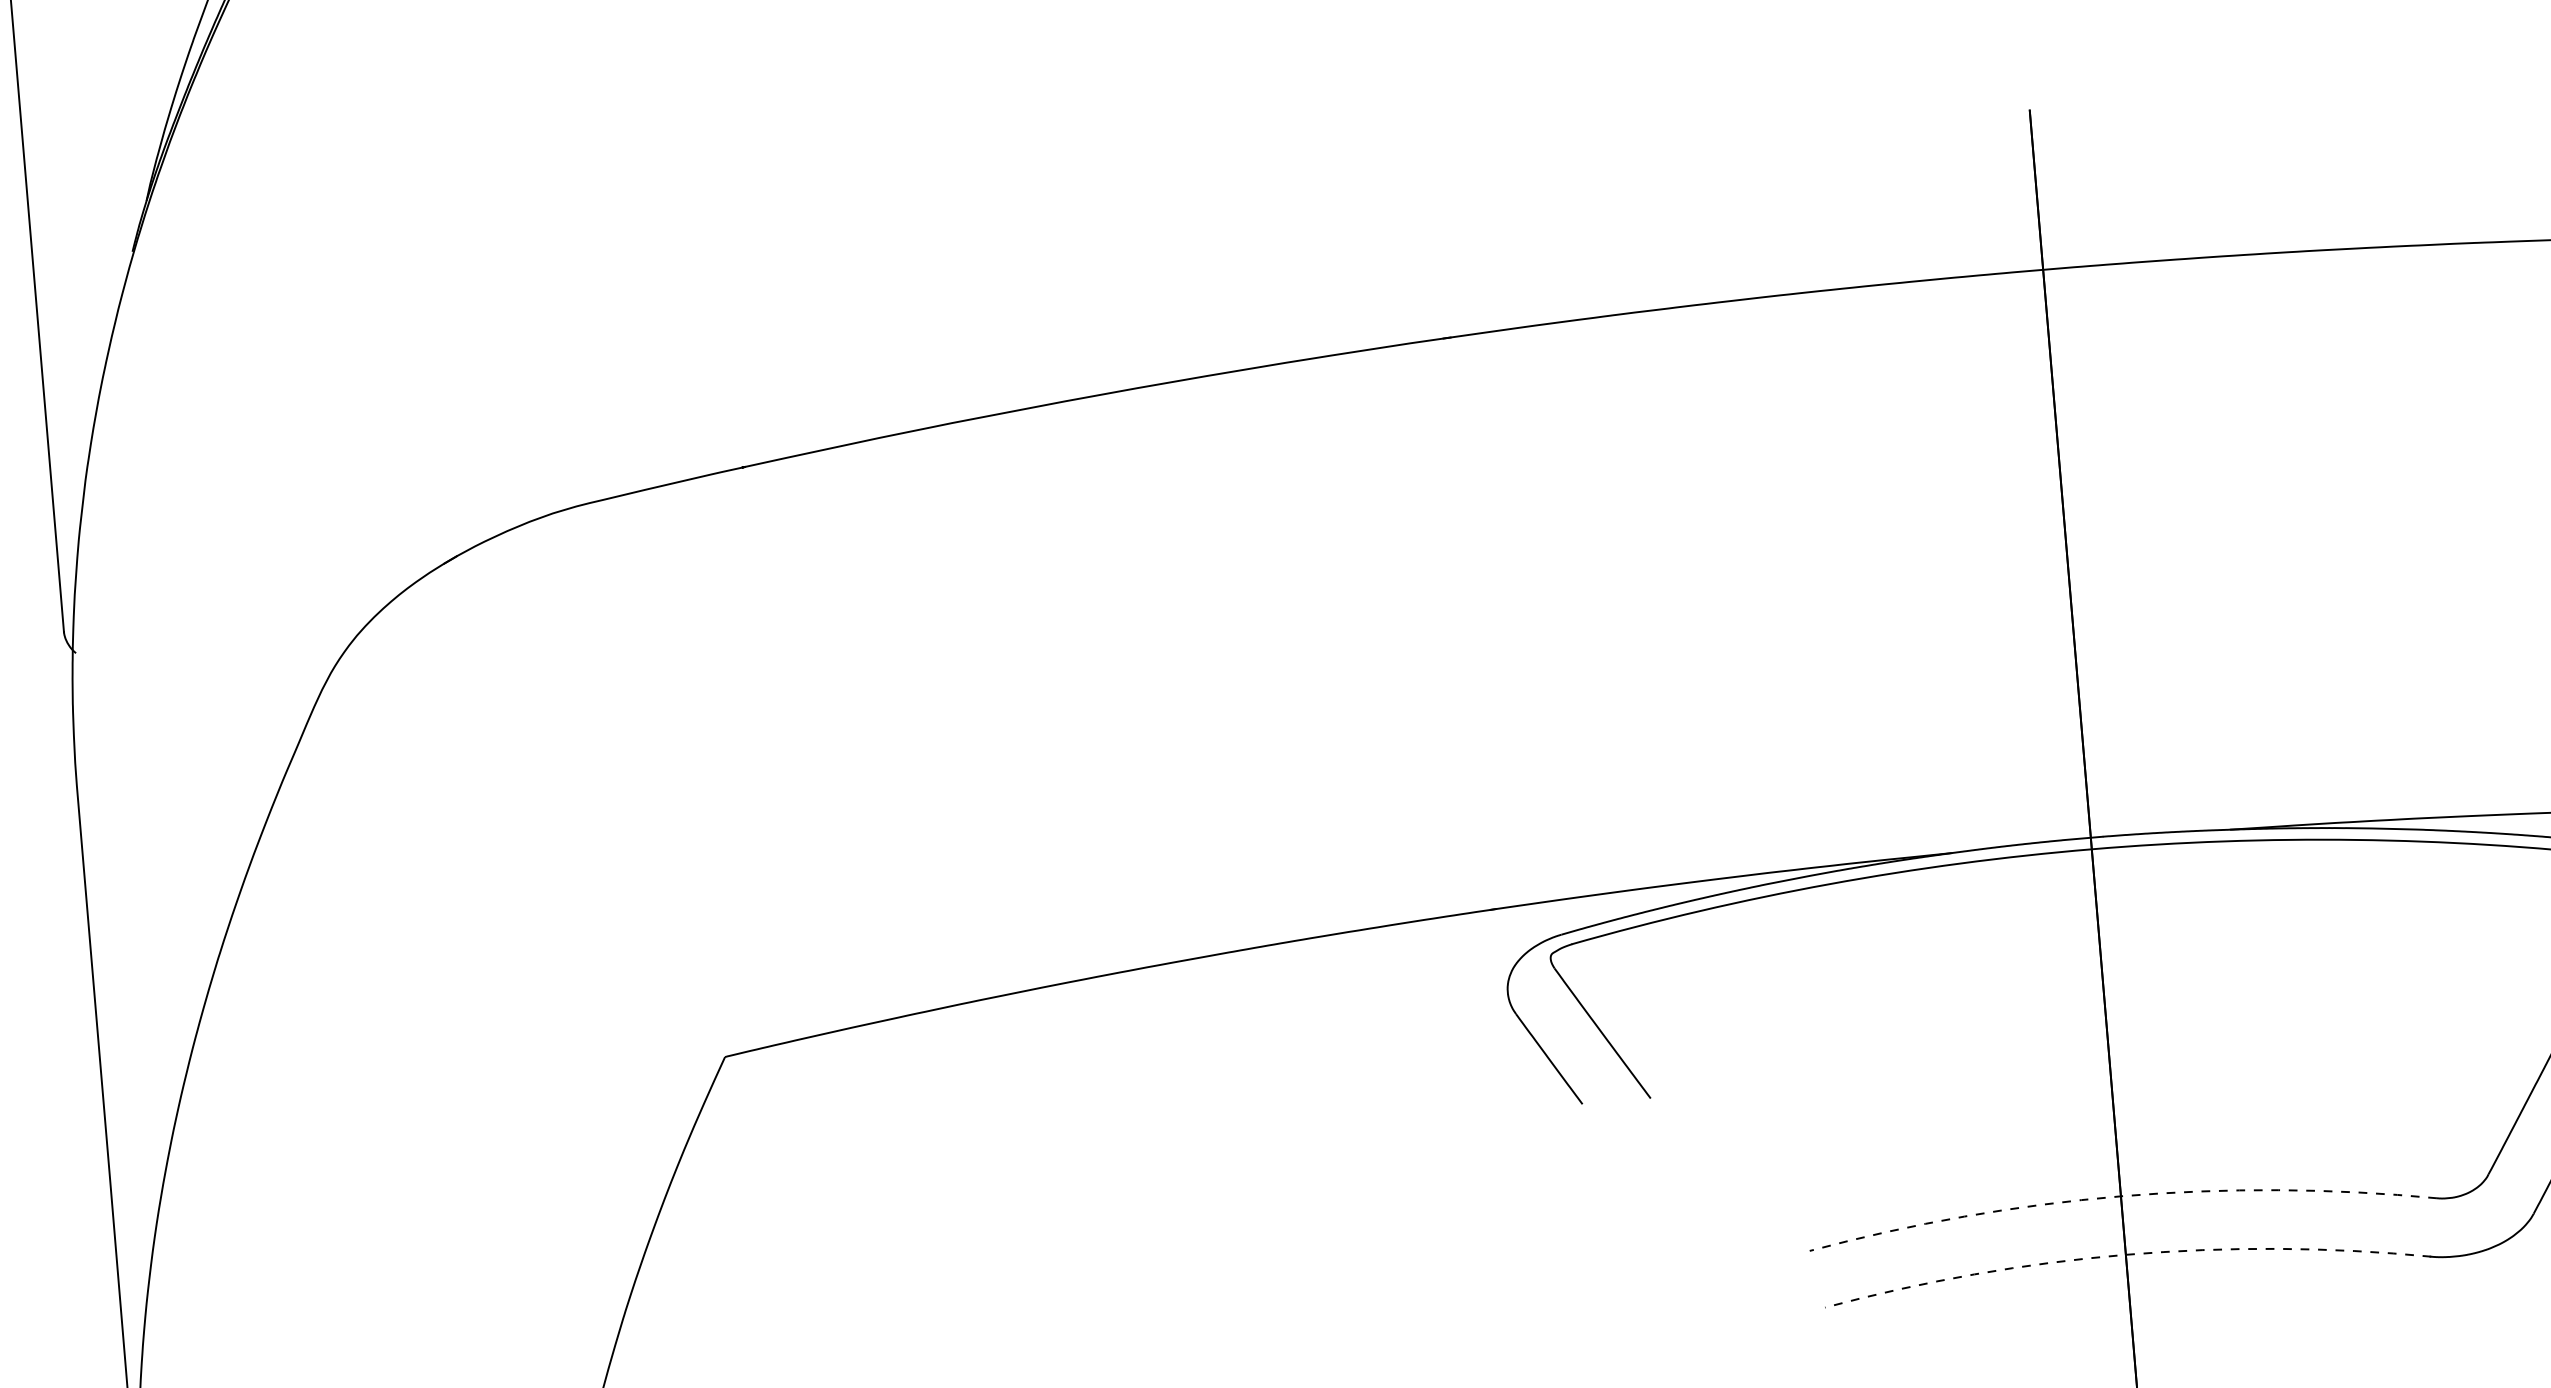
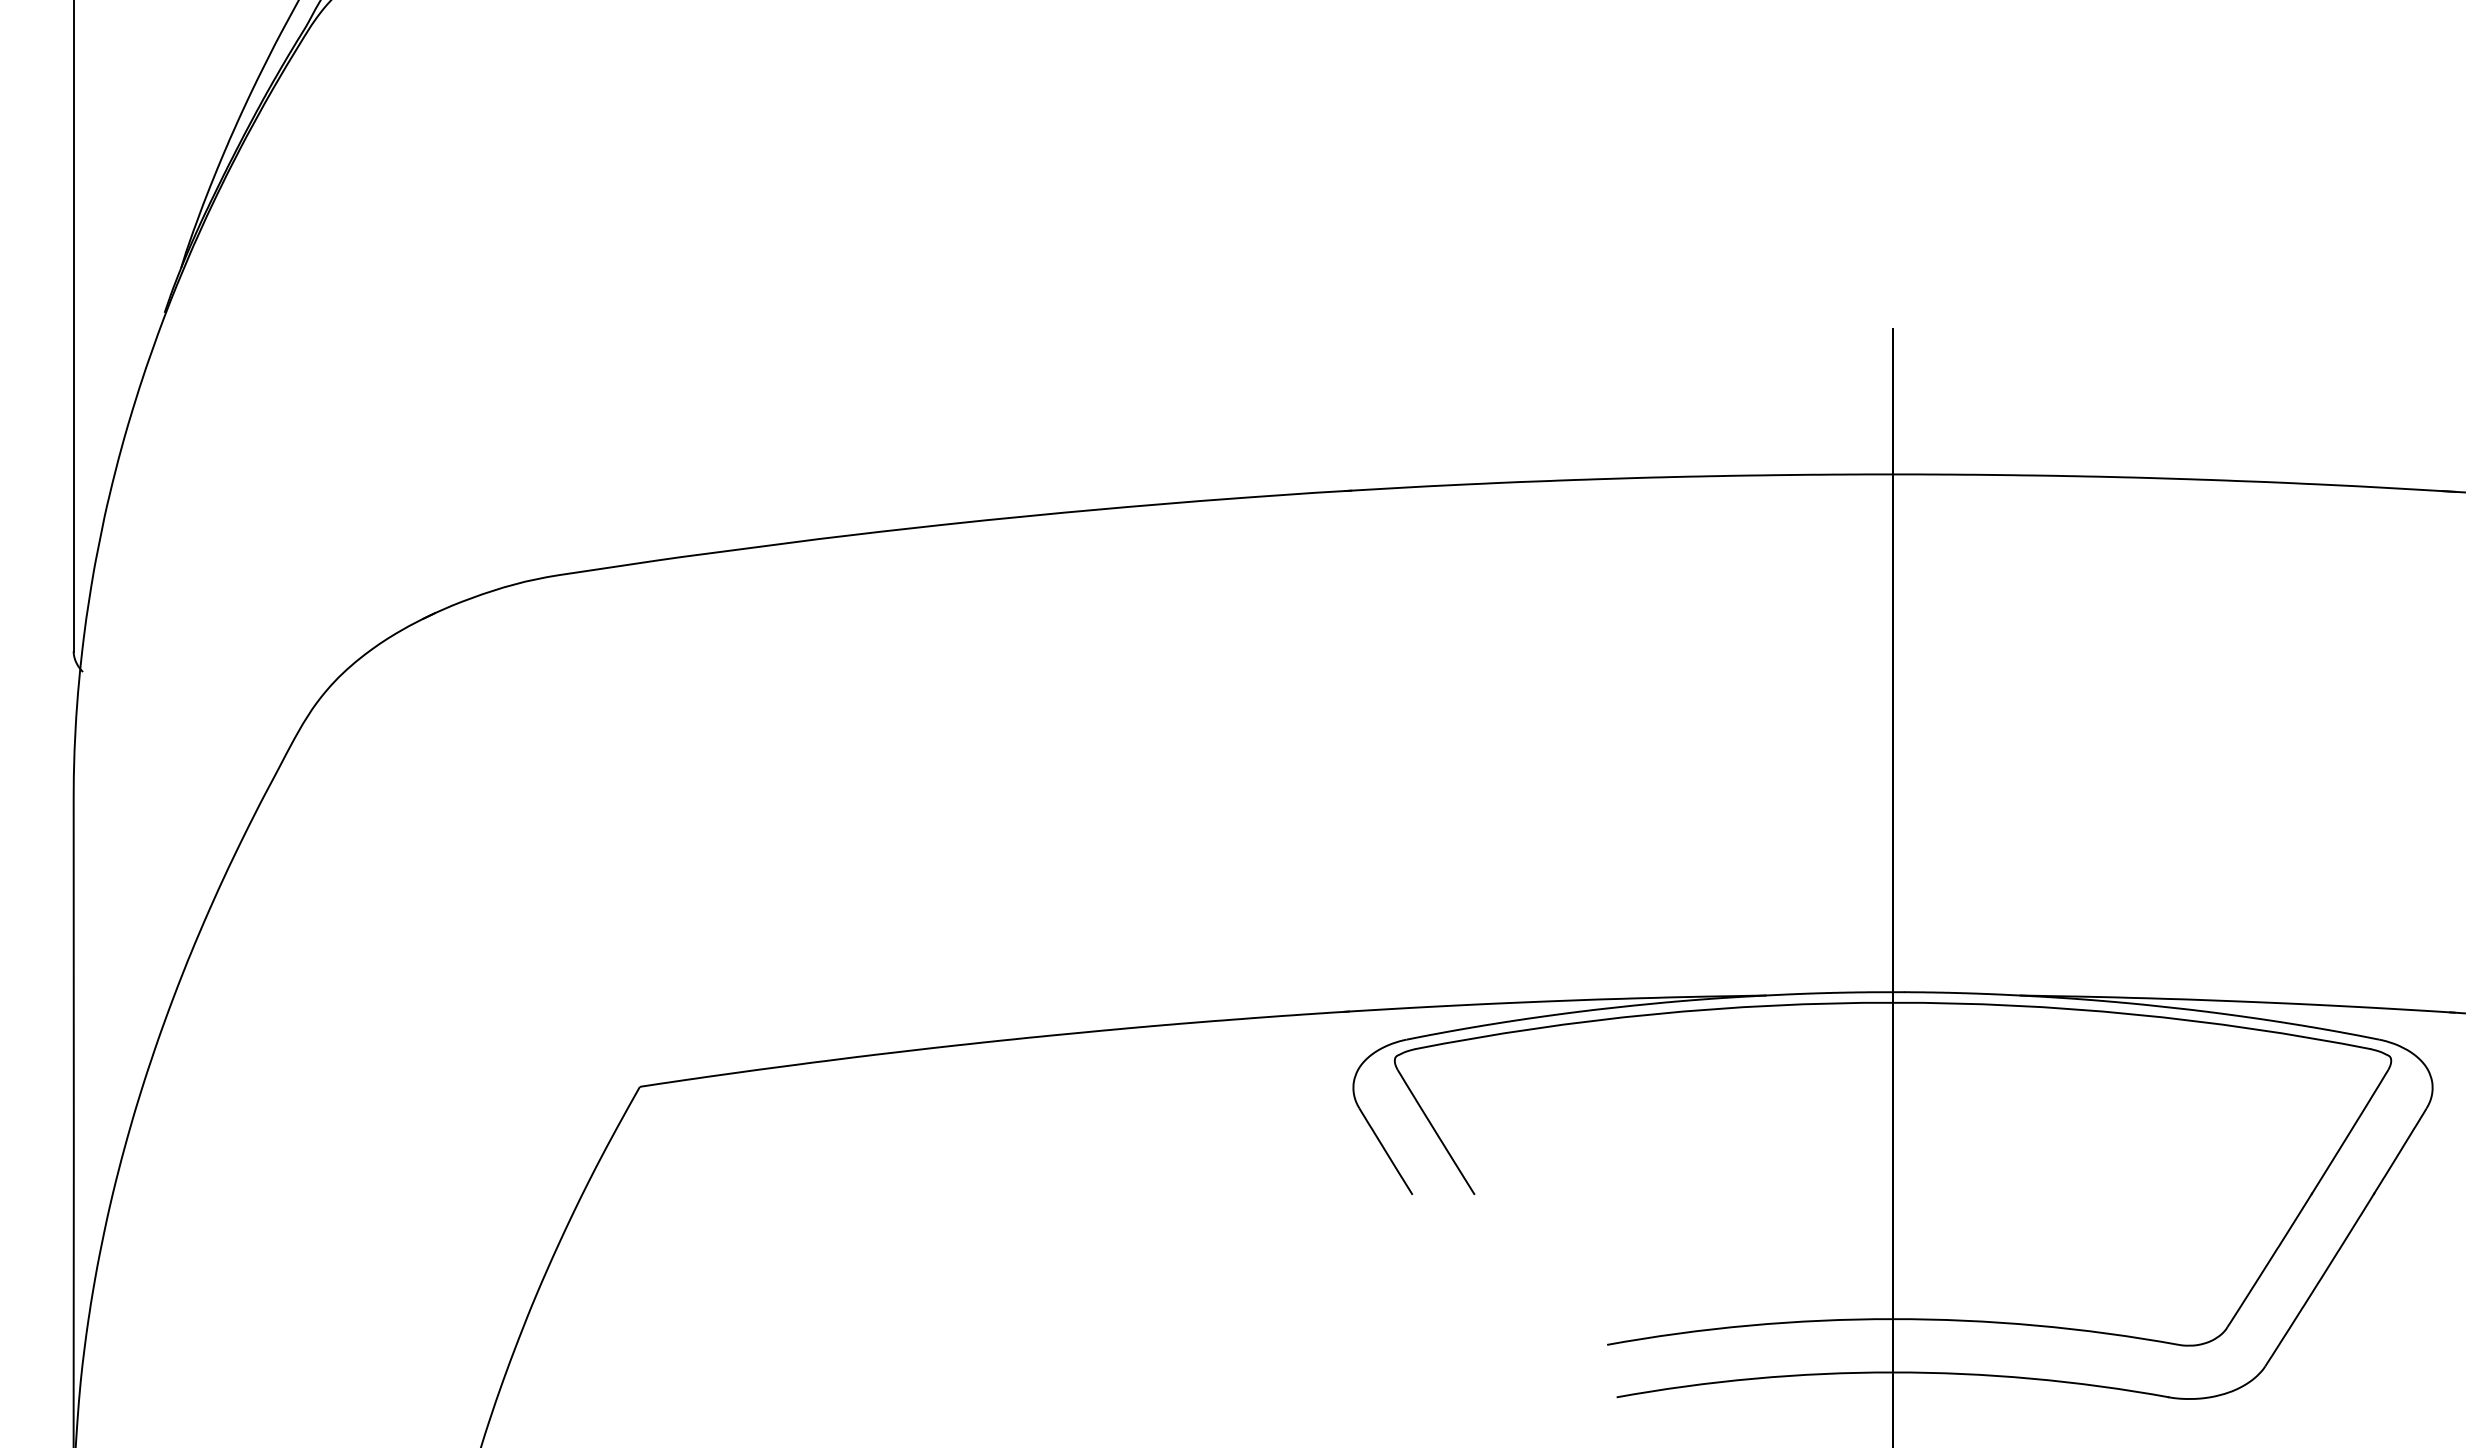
arc: (2121, 1196) -> (1893, 1319), dashed -> solid
arc: (2126, 1254) -> (1893, 1372), dashed -> solid

